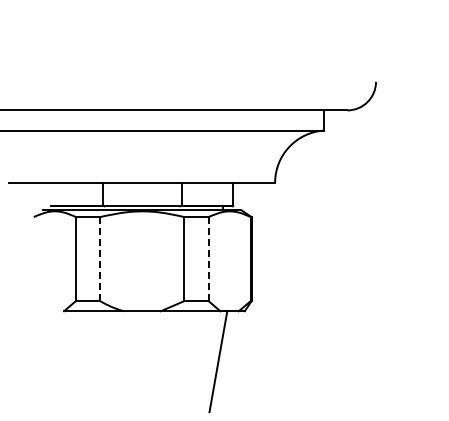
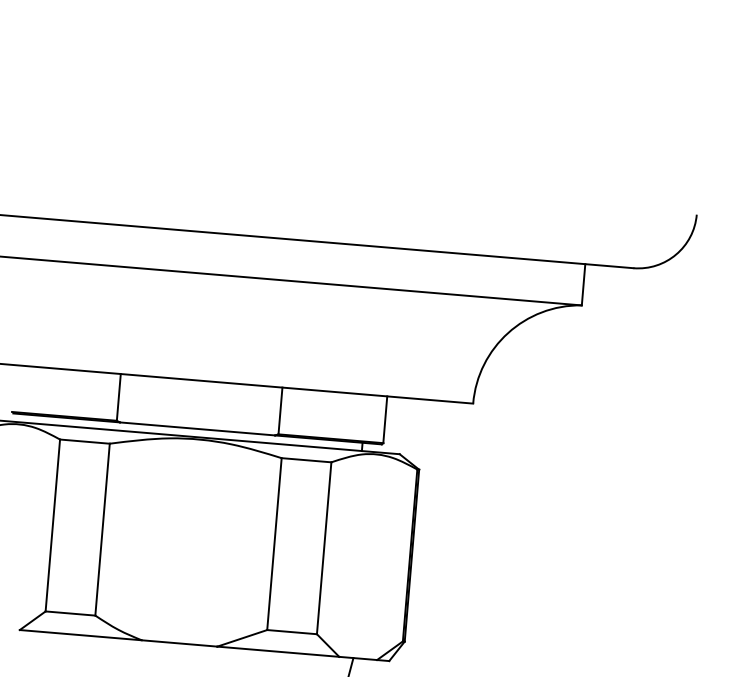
line: (100, 259) -> (103, 530), dashed -> solid
line: (208, 259) -> (323, 549), dashed -> solid

